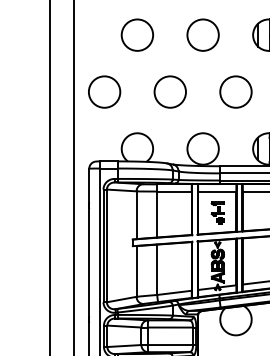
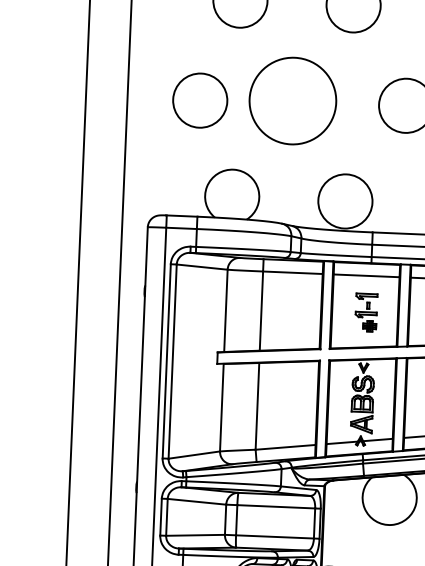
circle: (104, 91) -> (200, 99), moved
circle: (169, 91) -> (291, 100), size x1.6

